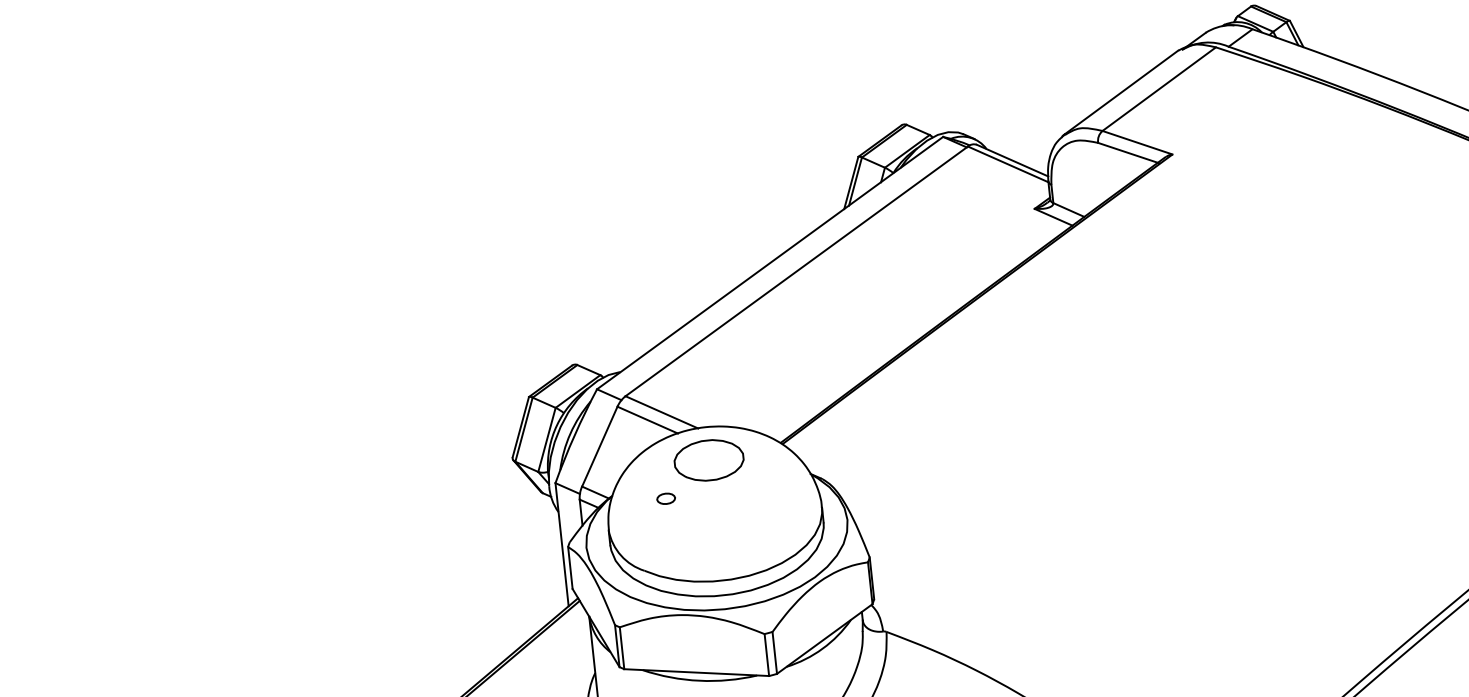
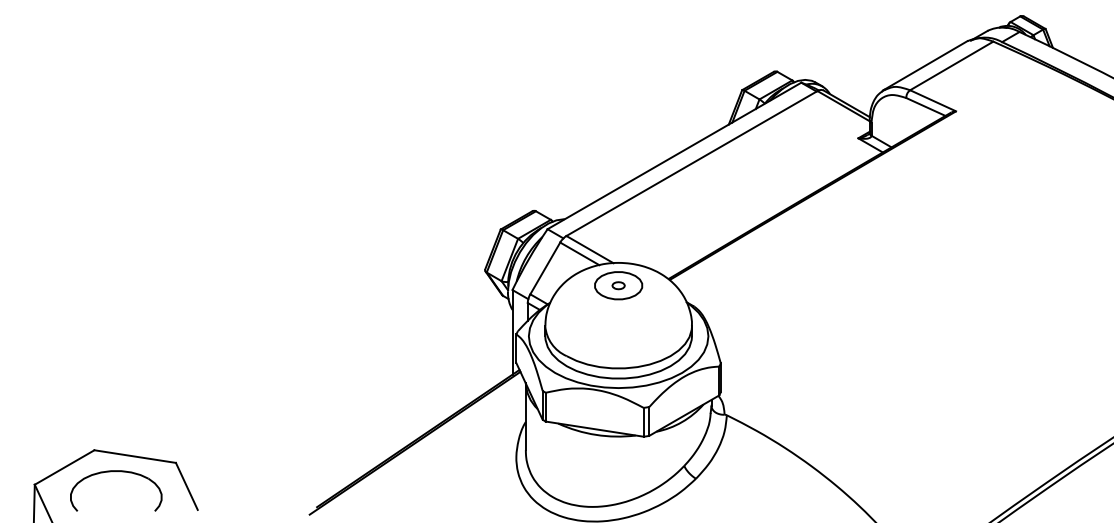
part: (665, 498) -> (618, 285), moved

